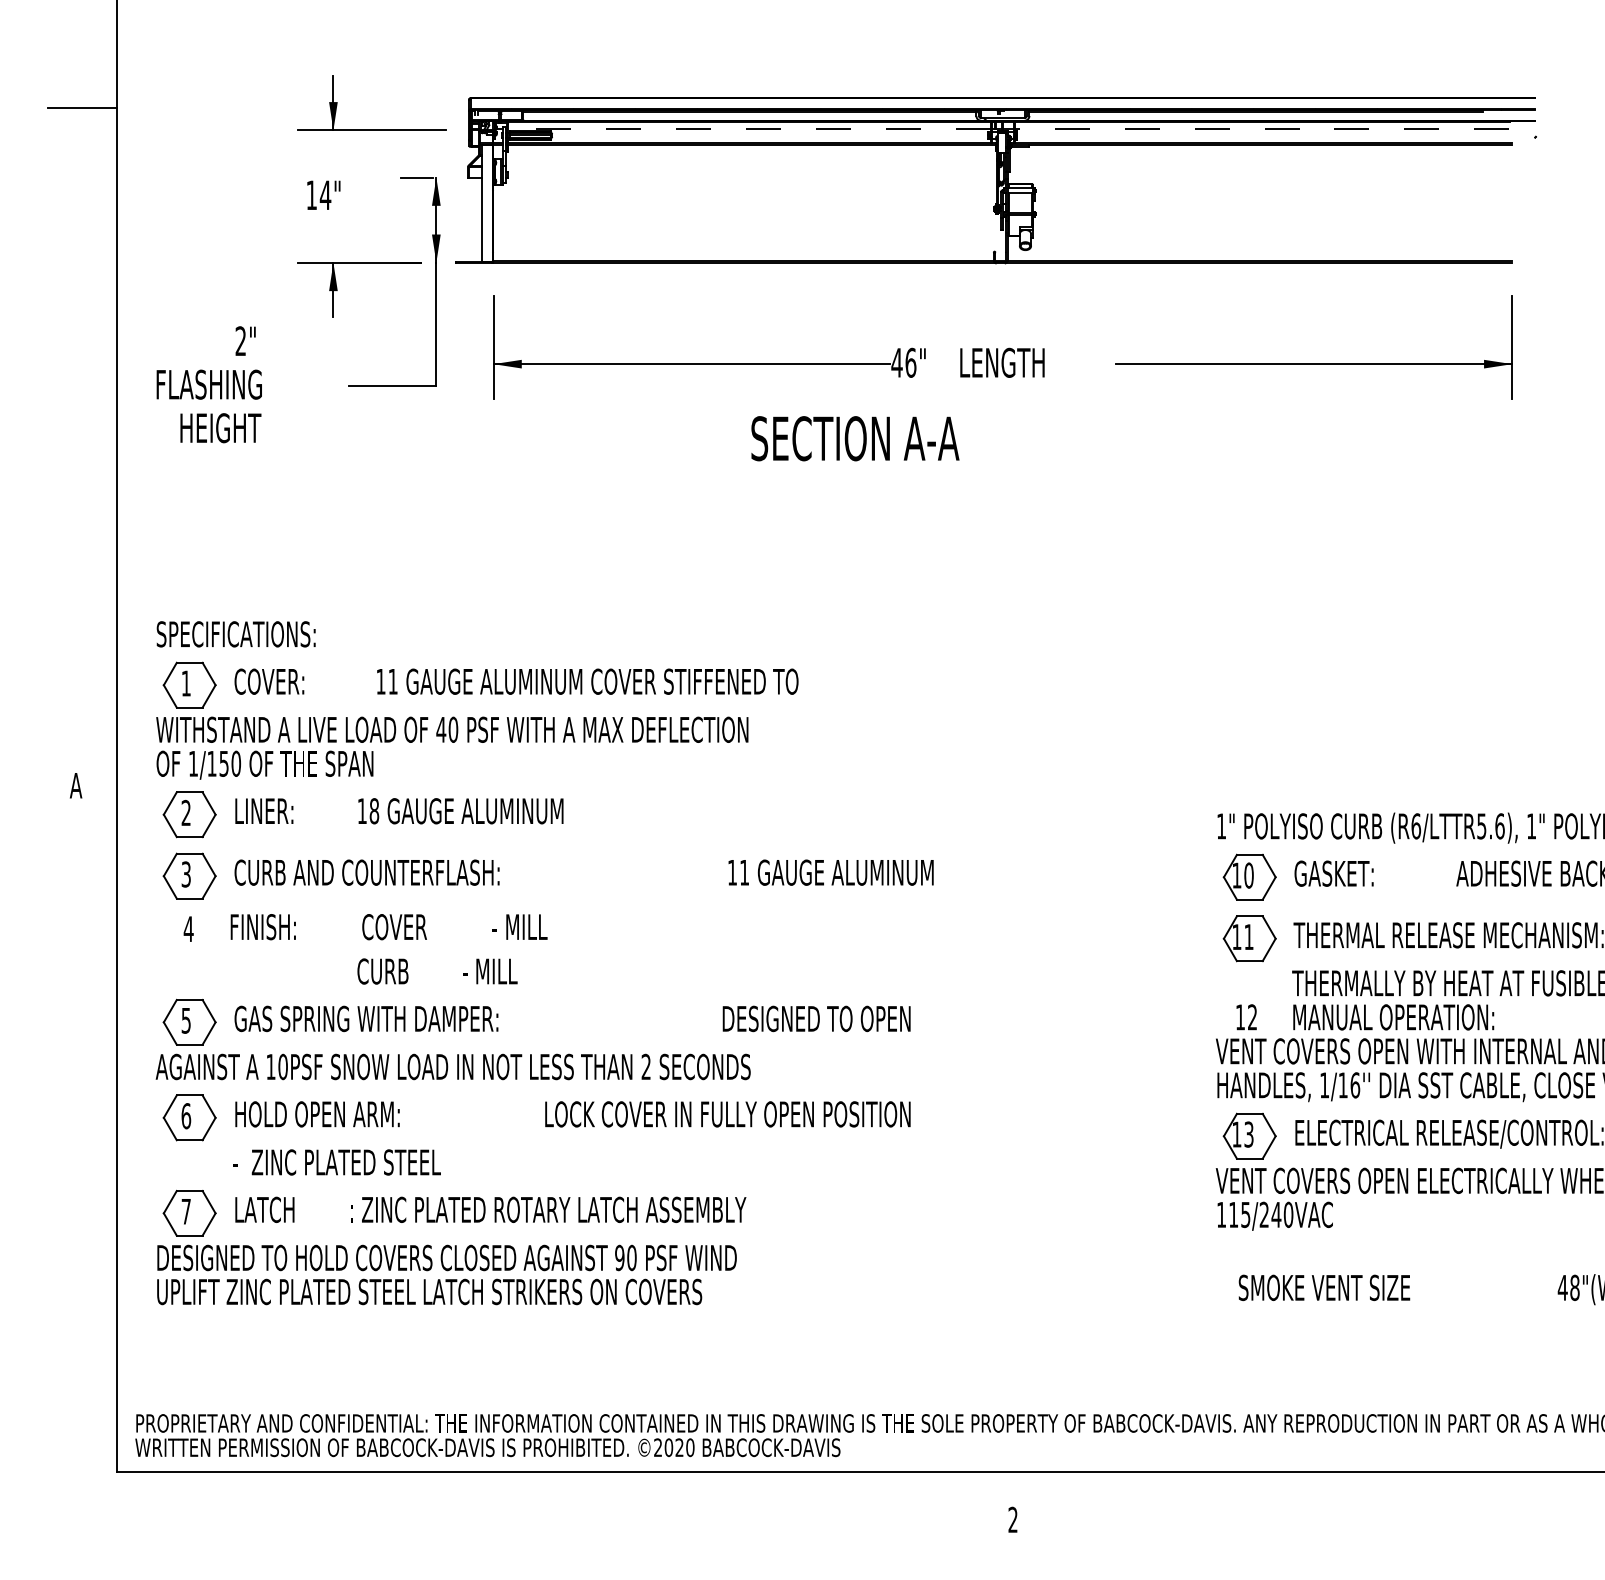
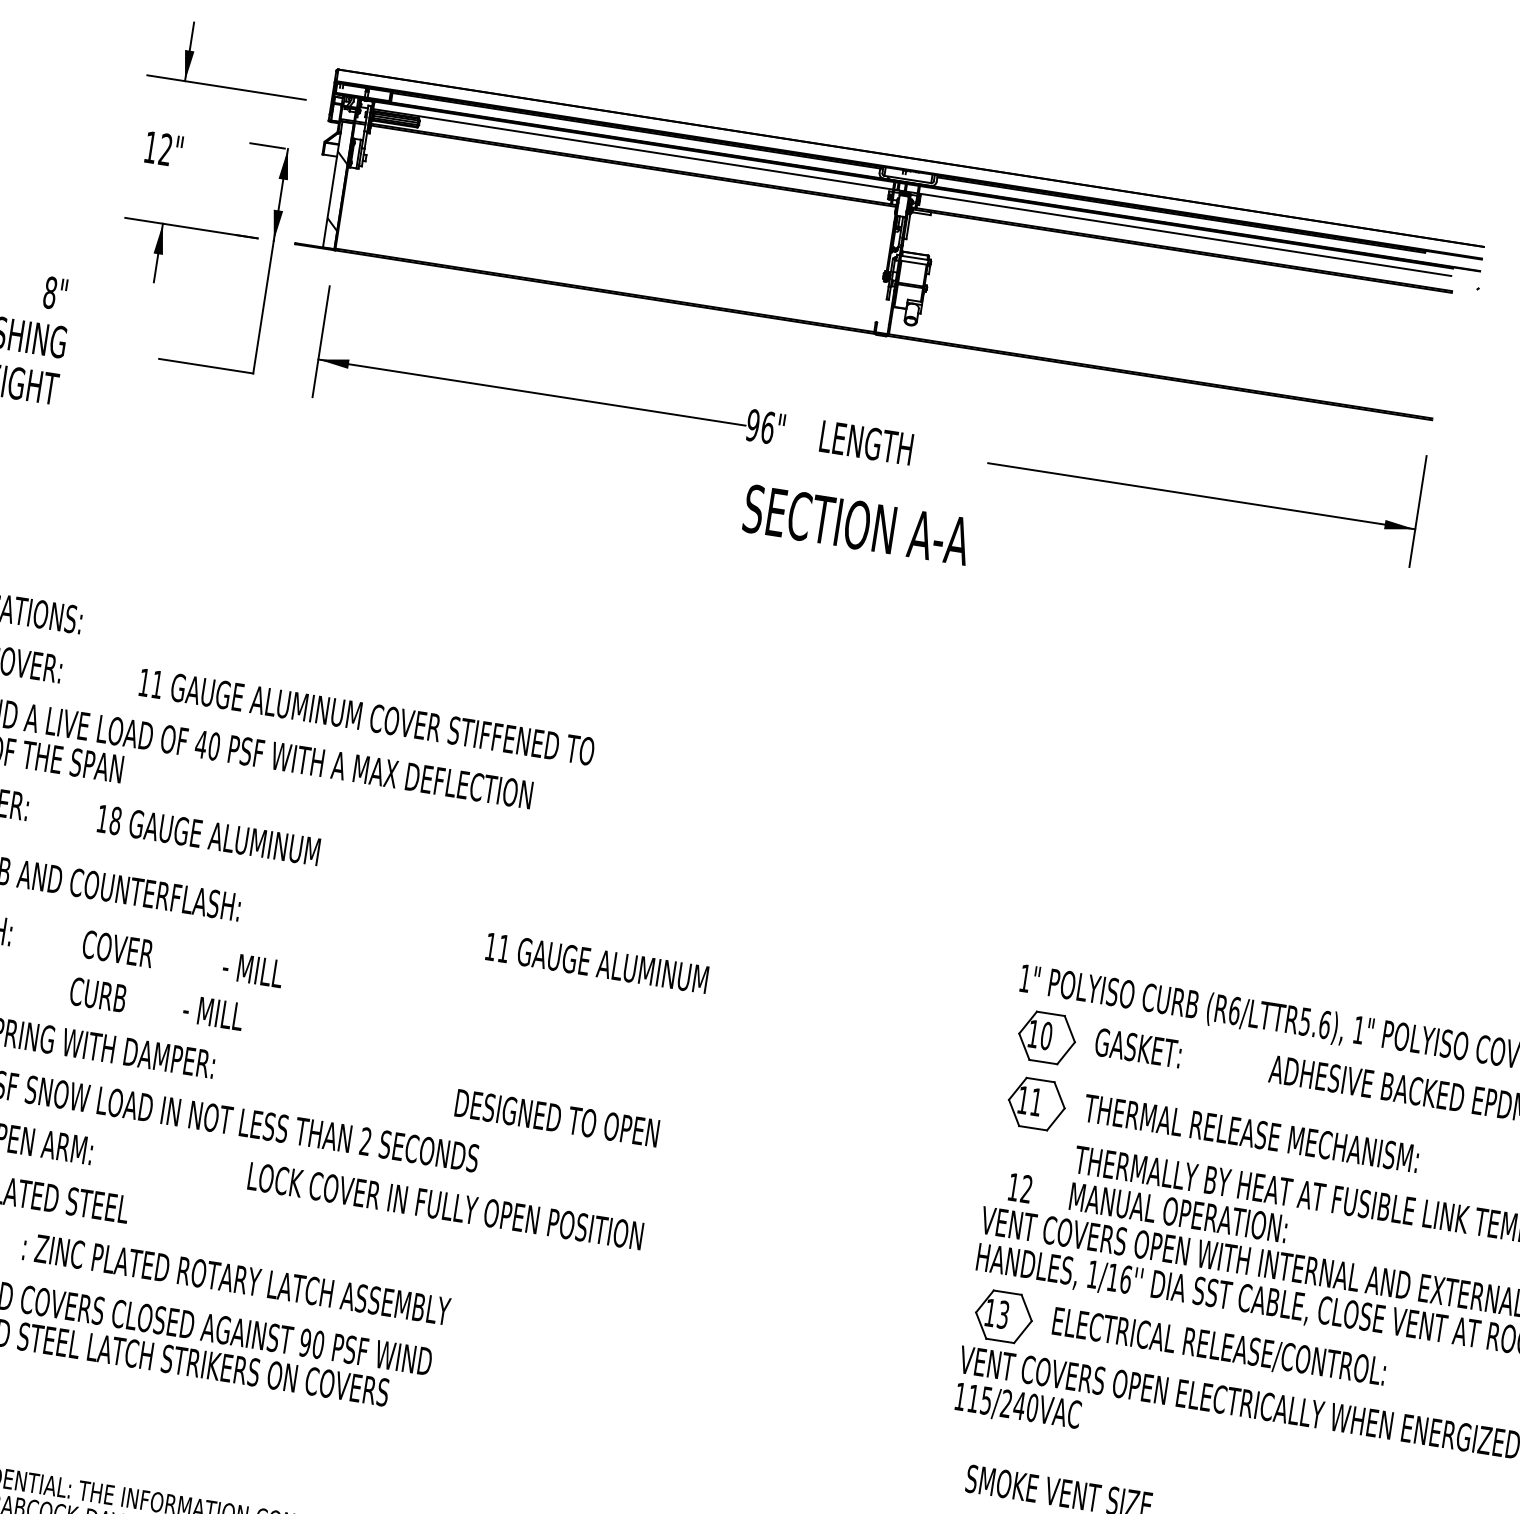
line: (749, 129) -> (633, 149), dashed -> solid
line: (1261, 129) -> (1184, 234), dashed -> solid
text: (325, 194) -> (165, 148), 14" -> 12"
hatch: (486, 208) -> (336, 190), added
text: (240, 341) -> (49, 292), 2" -> 8"
text: (896, 362) -> (752, 424), 46" -> 96"
text: (855, 438) -> (857, 524), moved

